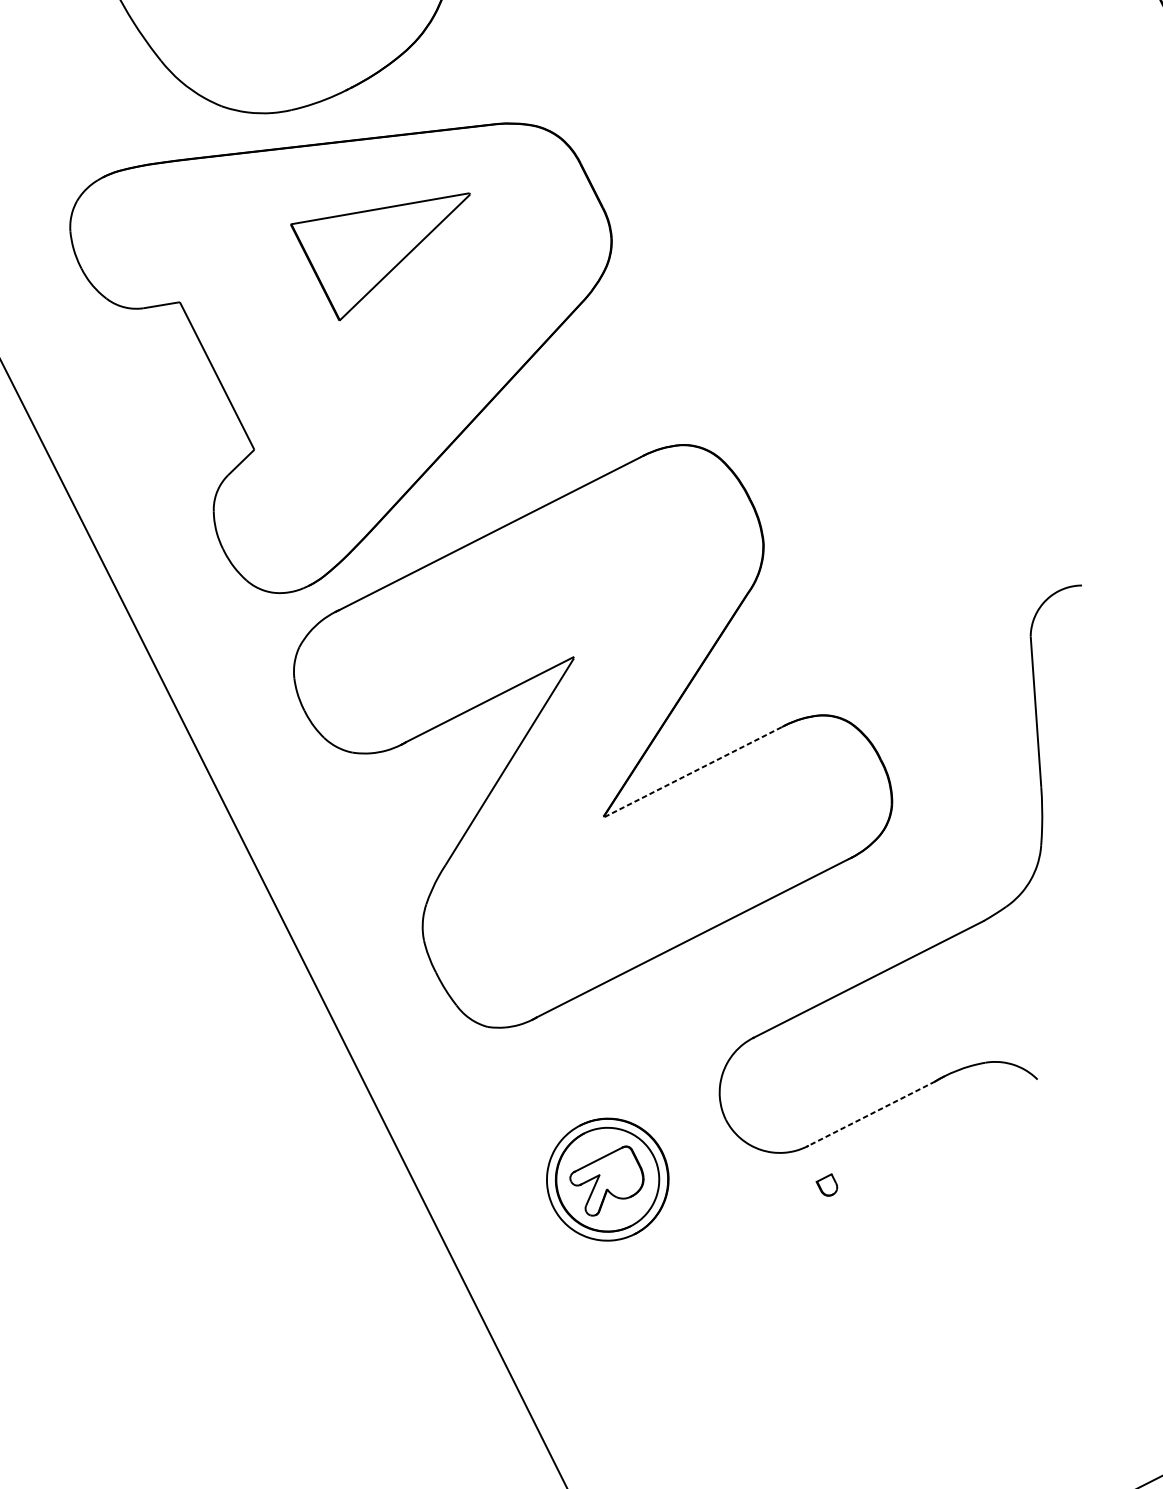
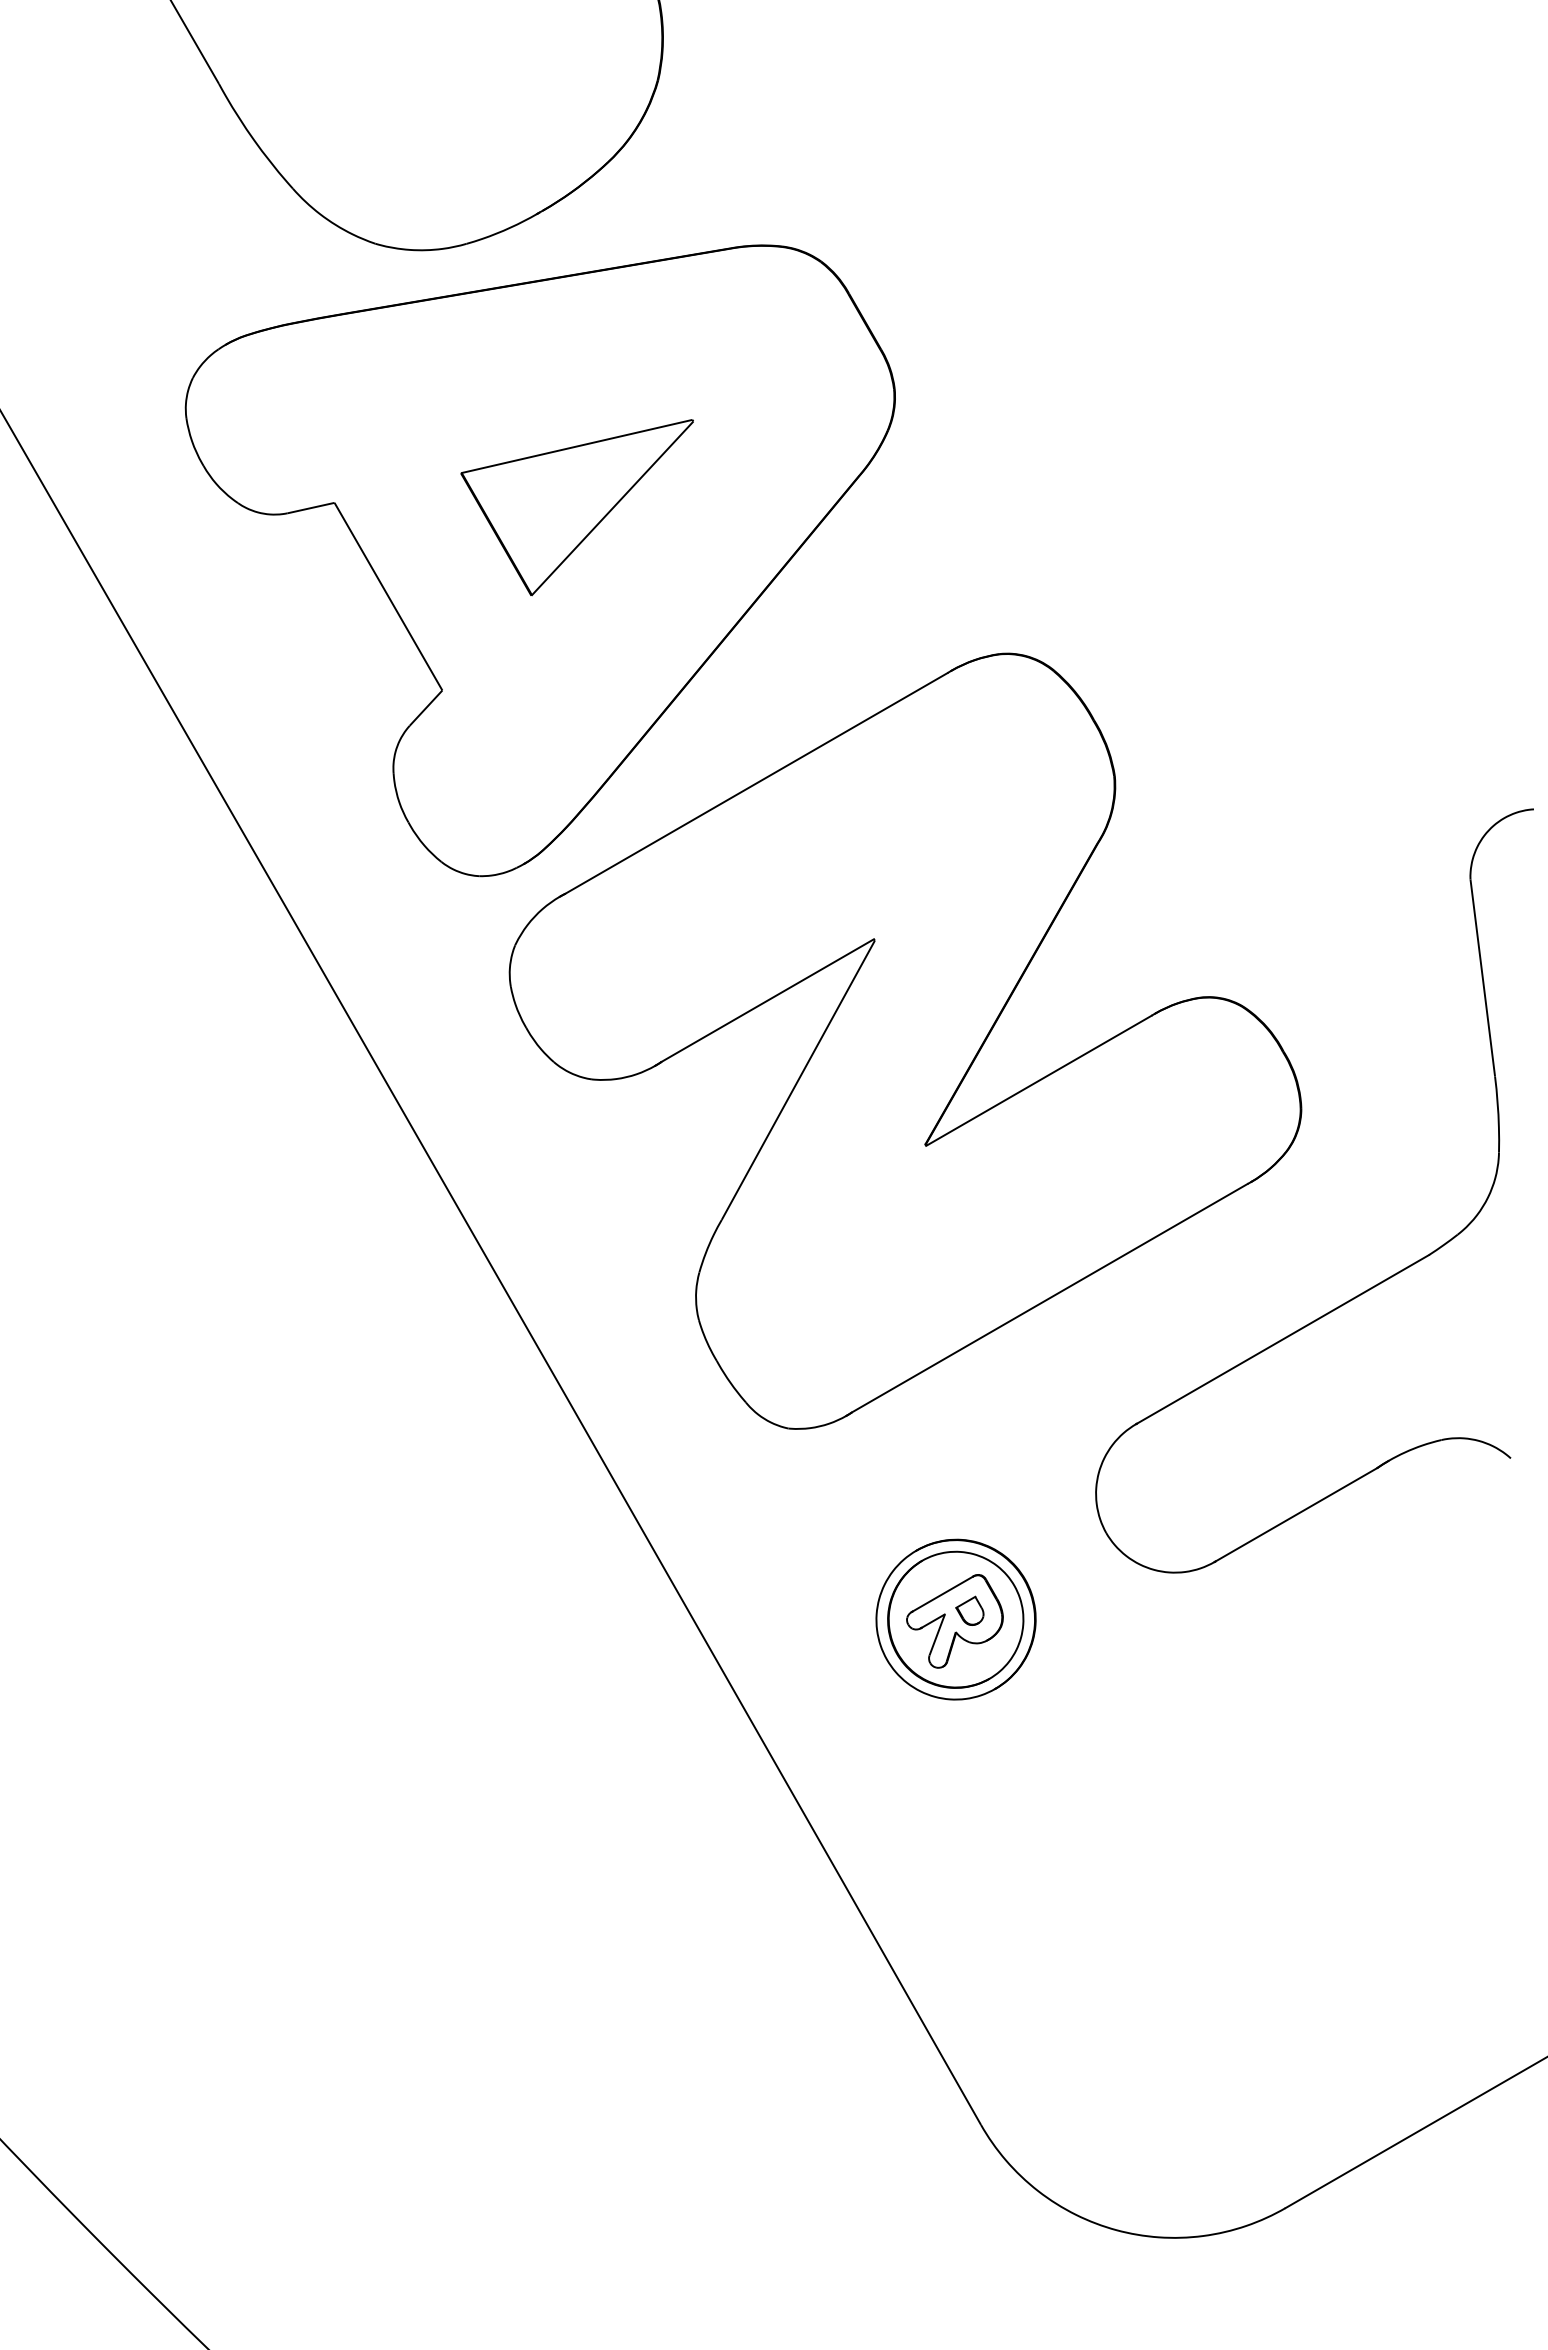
part: (377, 255) -> (576, 507), moved
line: (693, 771) -> (1039, 1080), dashed -> solid
line: (871, 1113) -> (1296, 1514), dashed -> solid
part: (826, 1184) -> (969, 1610), moved

